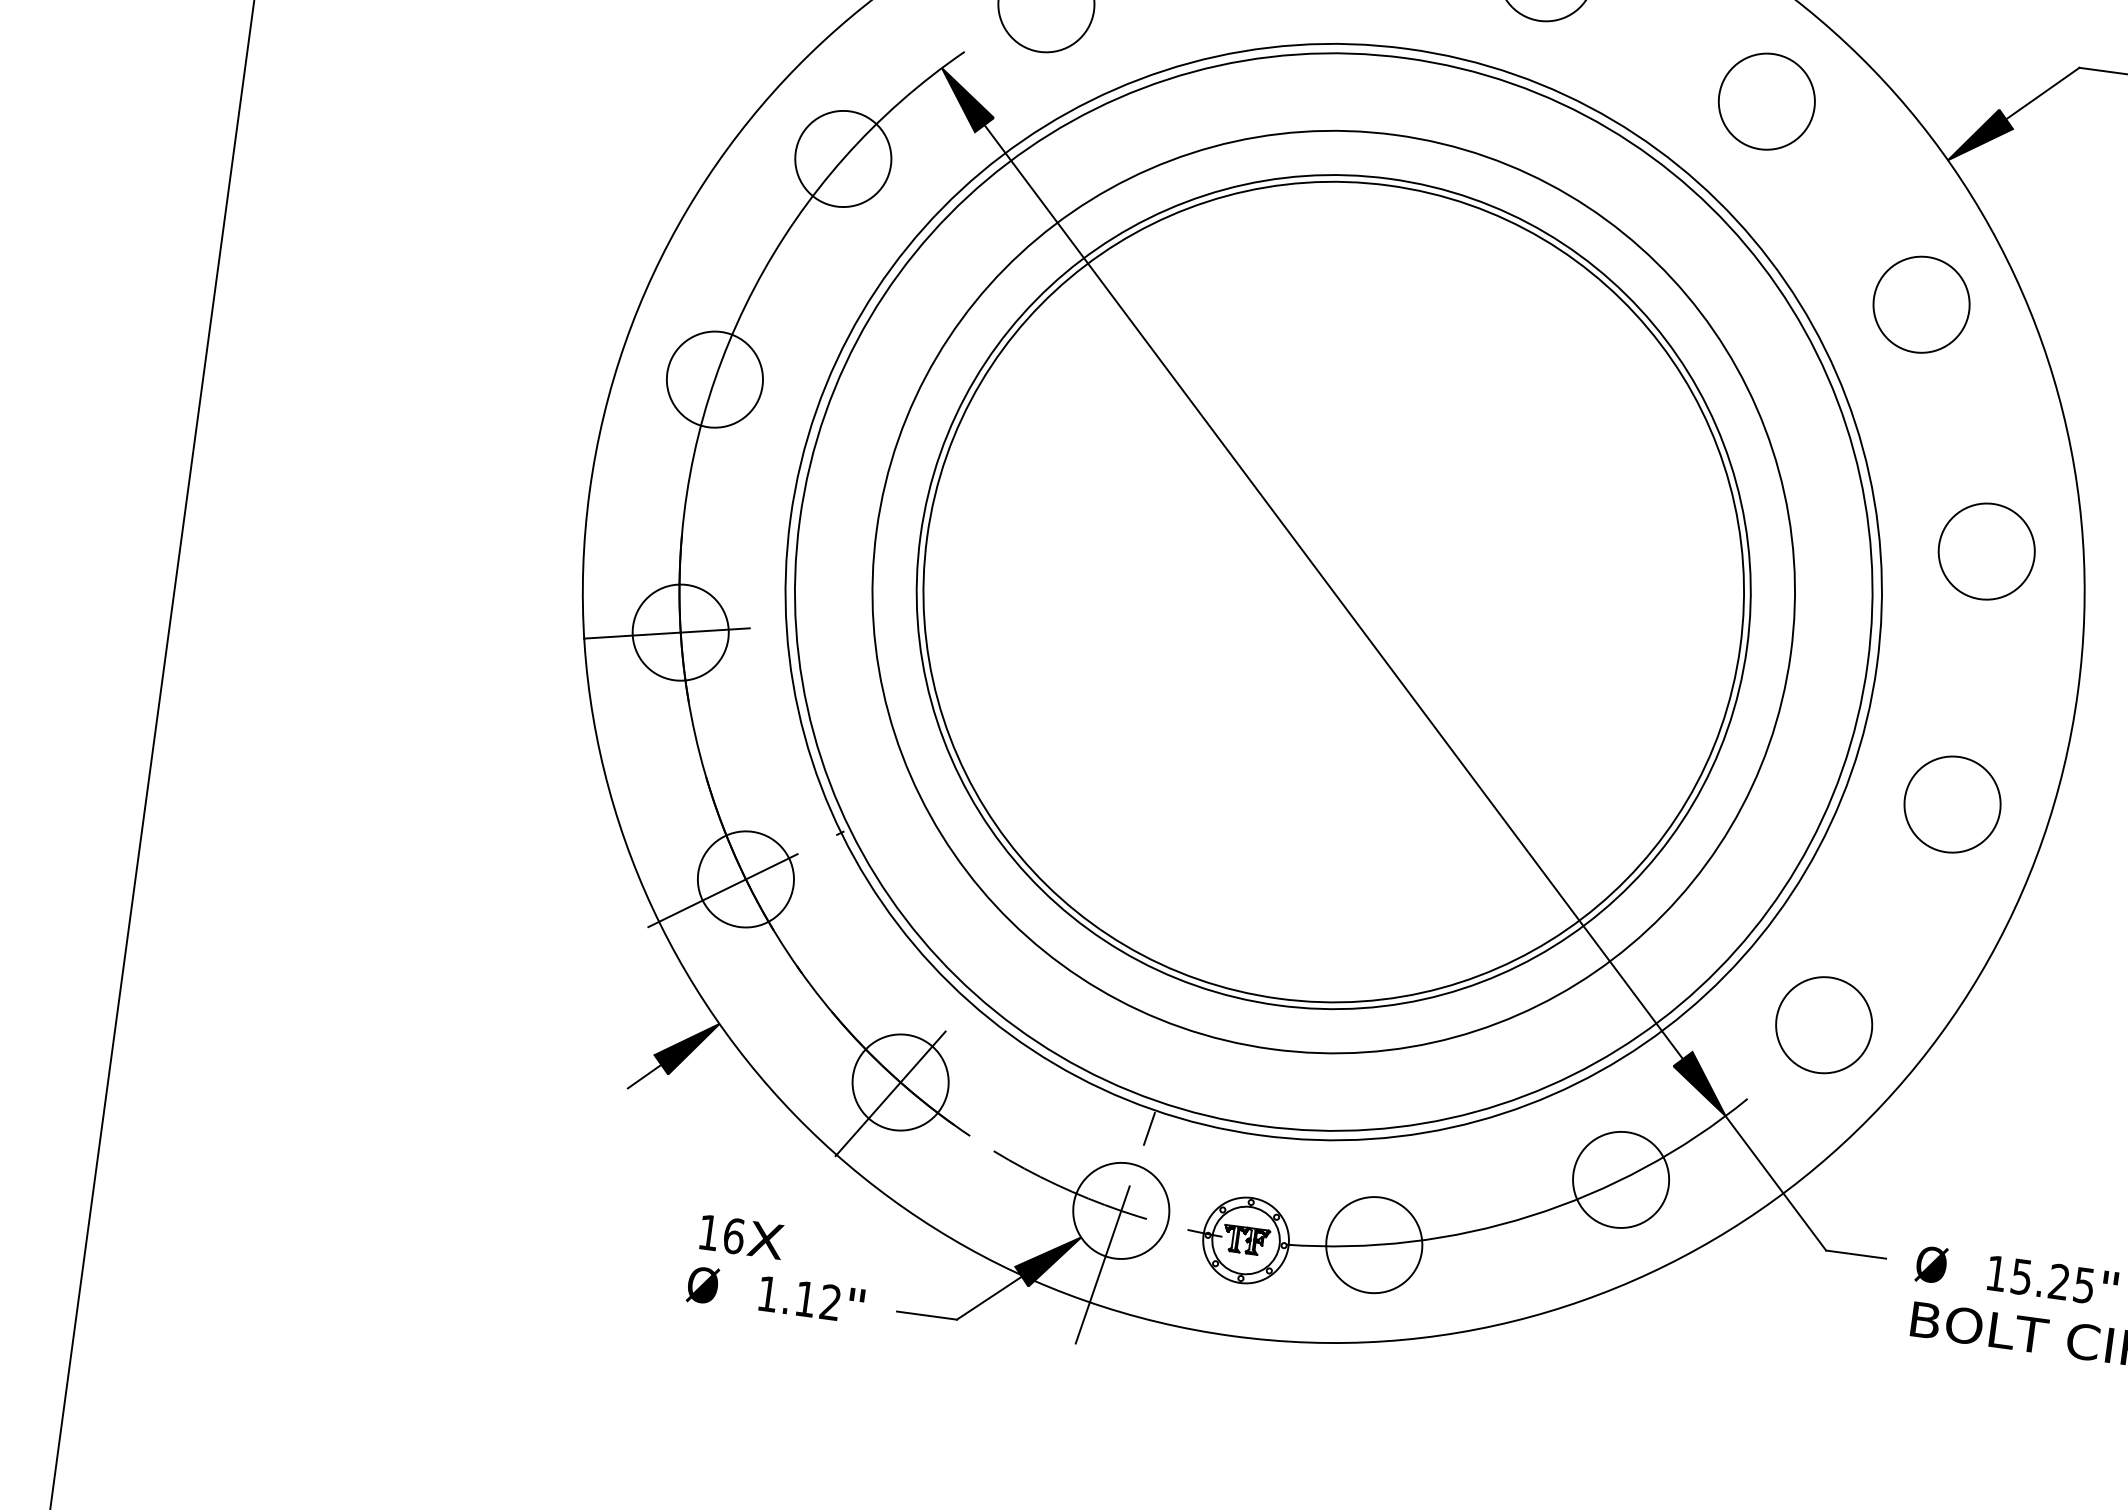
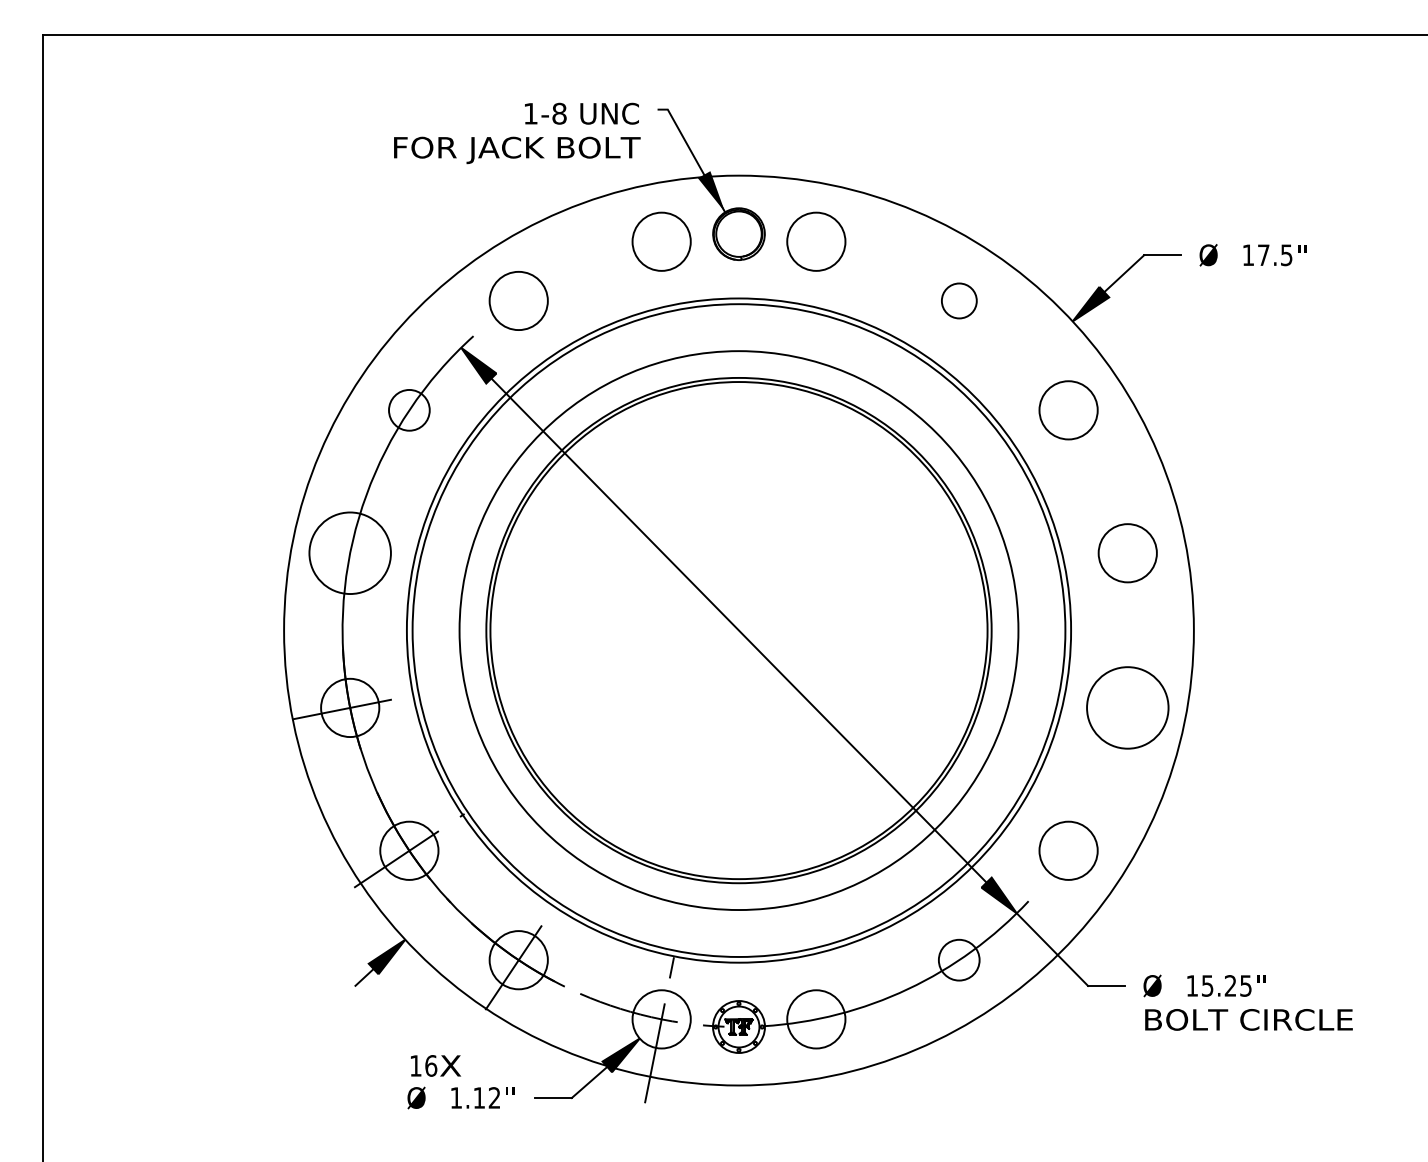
circle: (1767, 100) -> (959, 300), size x0.6
circle: (843, 159) -> (409, 410), size x0.7
circle: (715, 380) -> (350, 553), size x1.4
circle: (1952, 803) -> (1127, 707), size x1.4
circle: (1621, 1180) -> (959, 960), size x0.7

